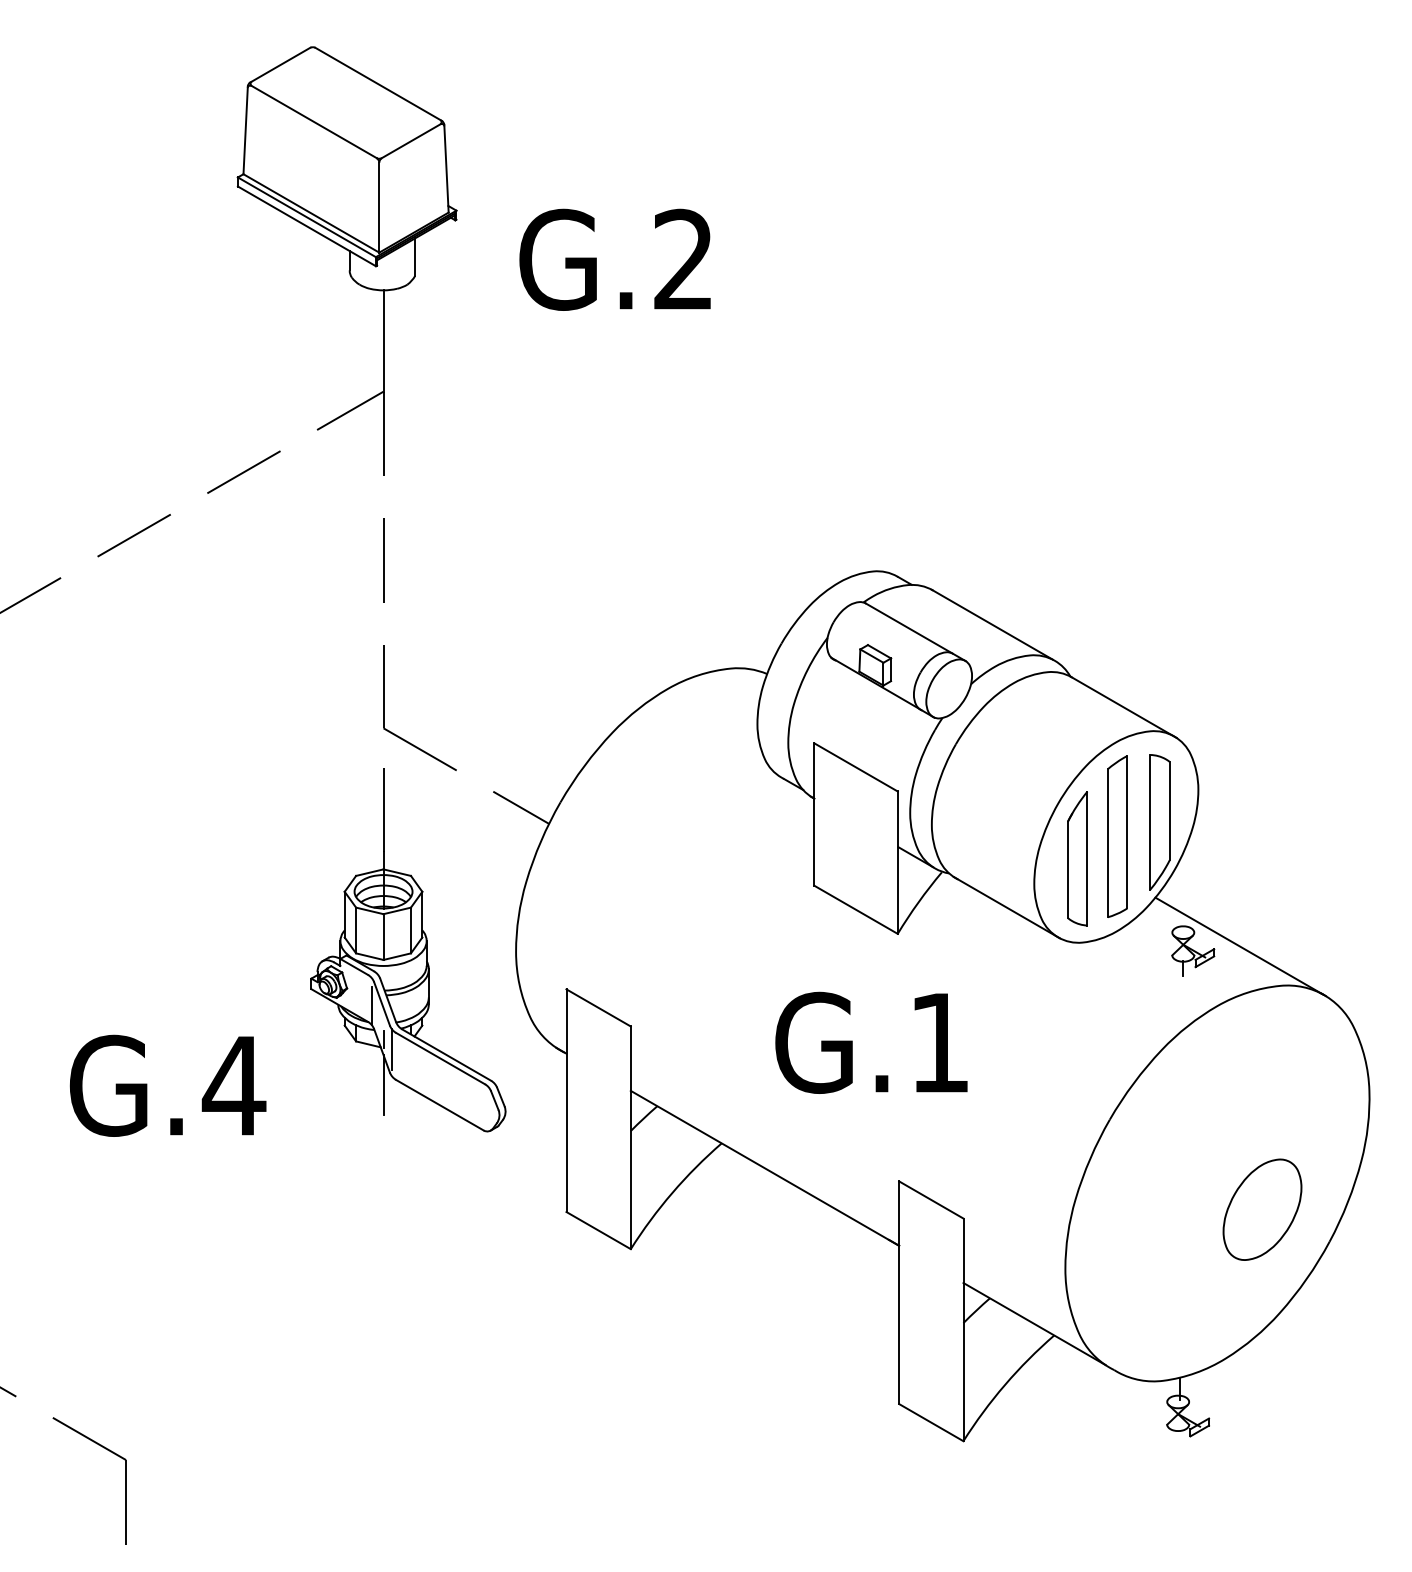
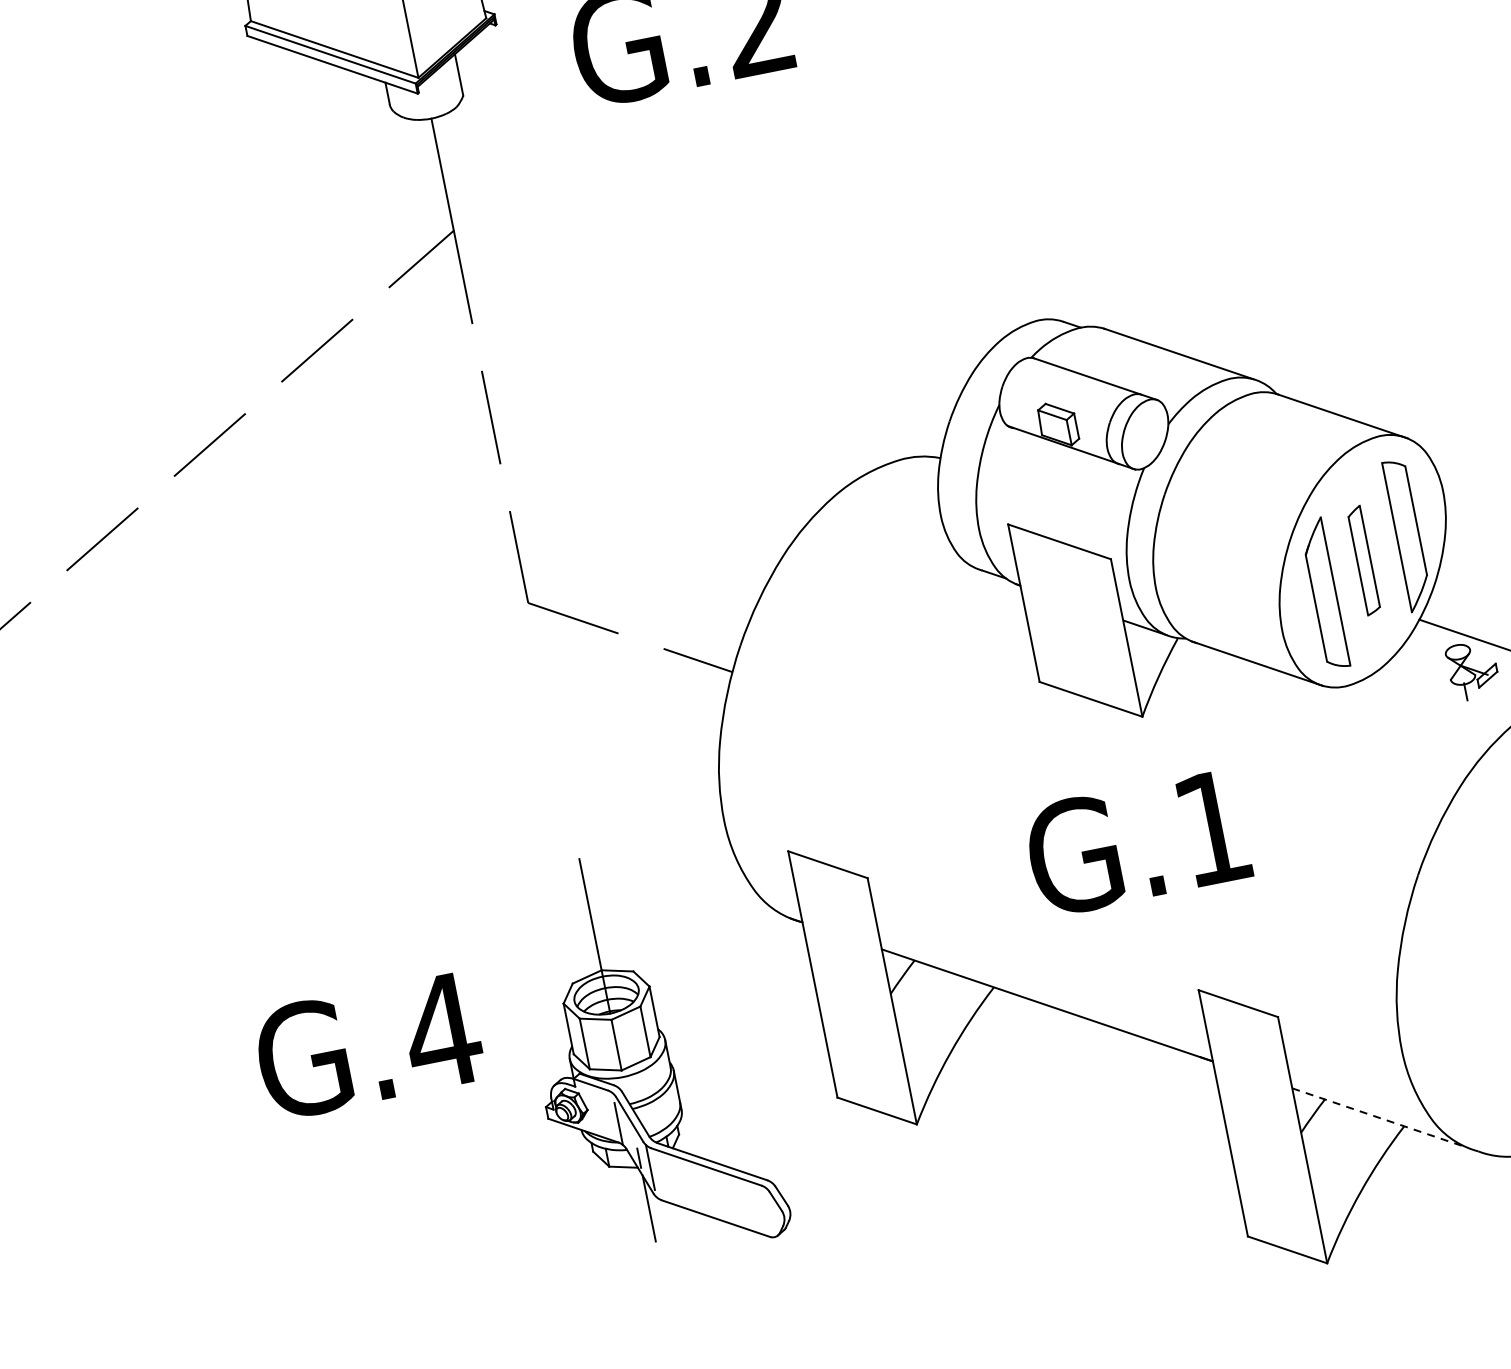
part: (1117, 836) -> (1363, 560), size x0.6
part: (408, 950) -> (647, 1054), moved
line: (1035, 1324) -> (1381, 1118), solid -> dashed

